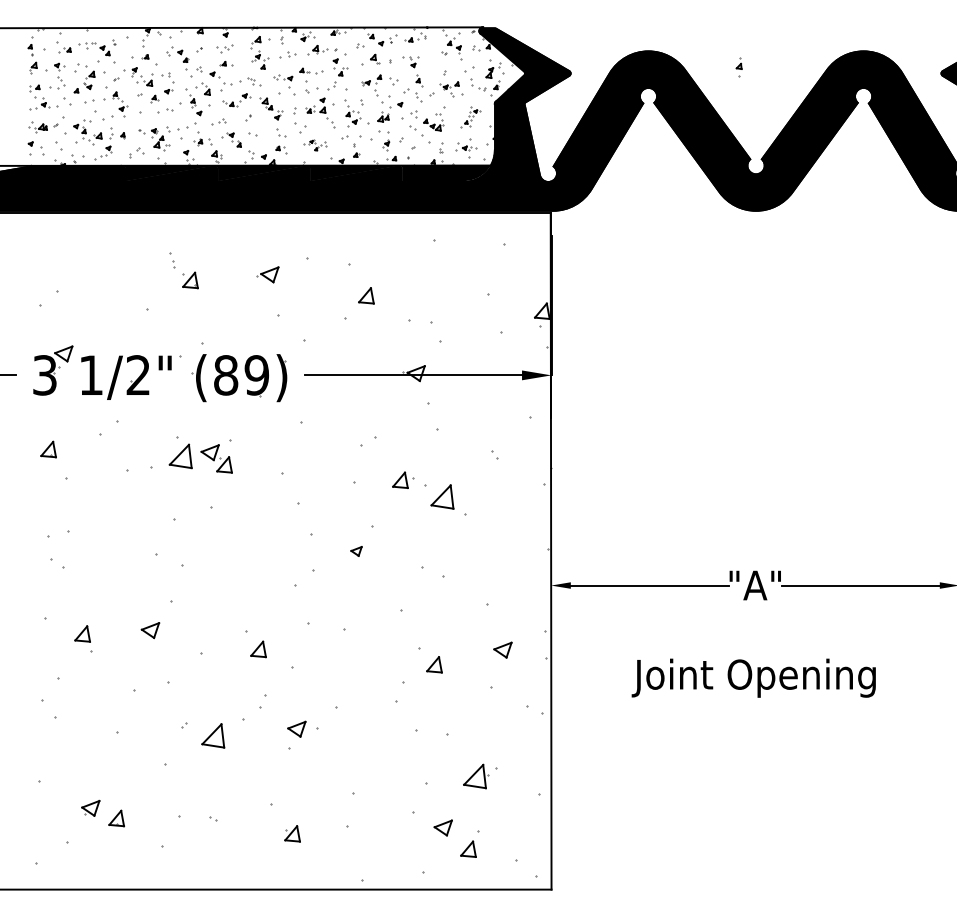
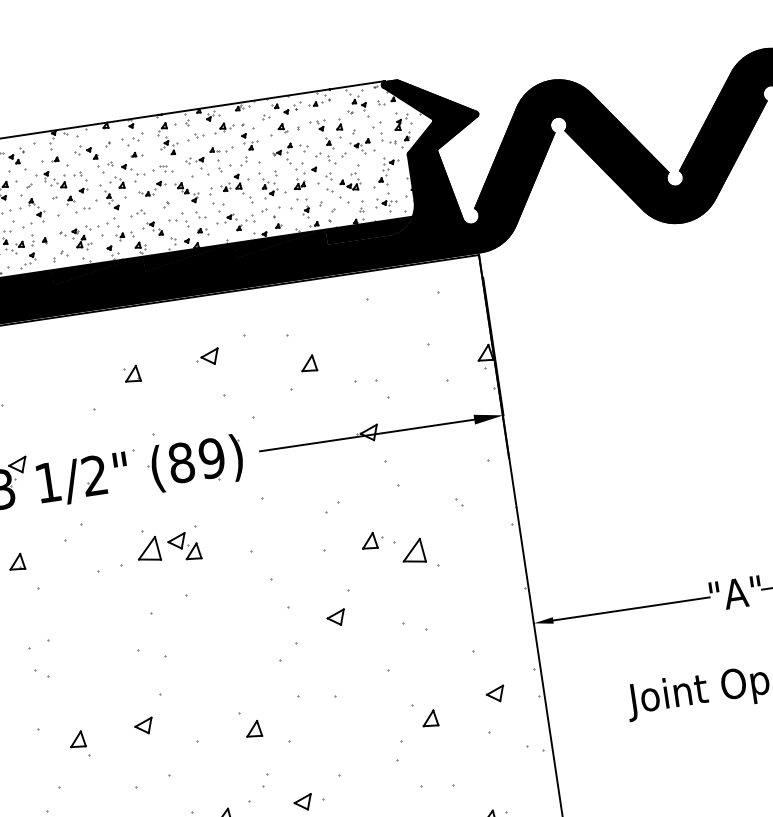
part: (224, 48) -> (132, 139), size x1.43
part: (738, 67) -> (338, 128), moved
part: (470, 117) -> (385, 172), size x1.43
part: (314, 145) -> (235, 222), size x1.67
part: (172, 260) -> (185, 219), moved
part: (356, 551) -> (336, 618), size x1.67

